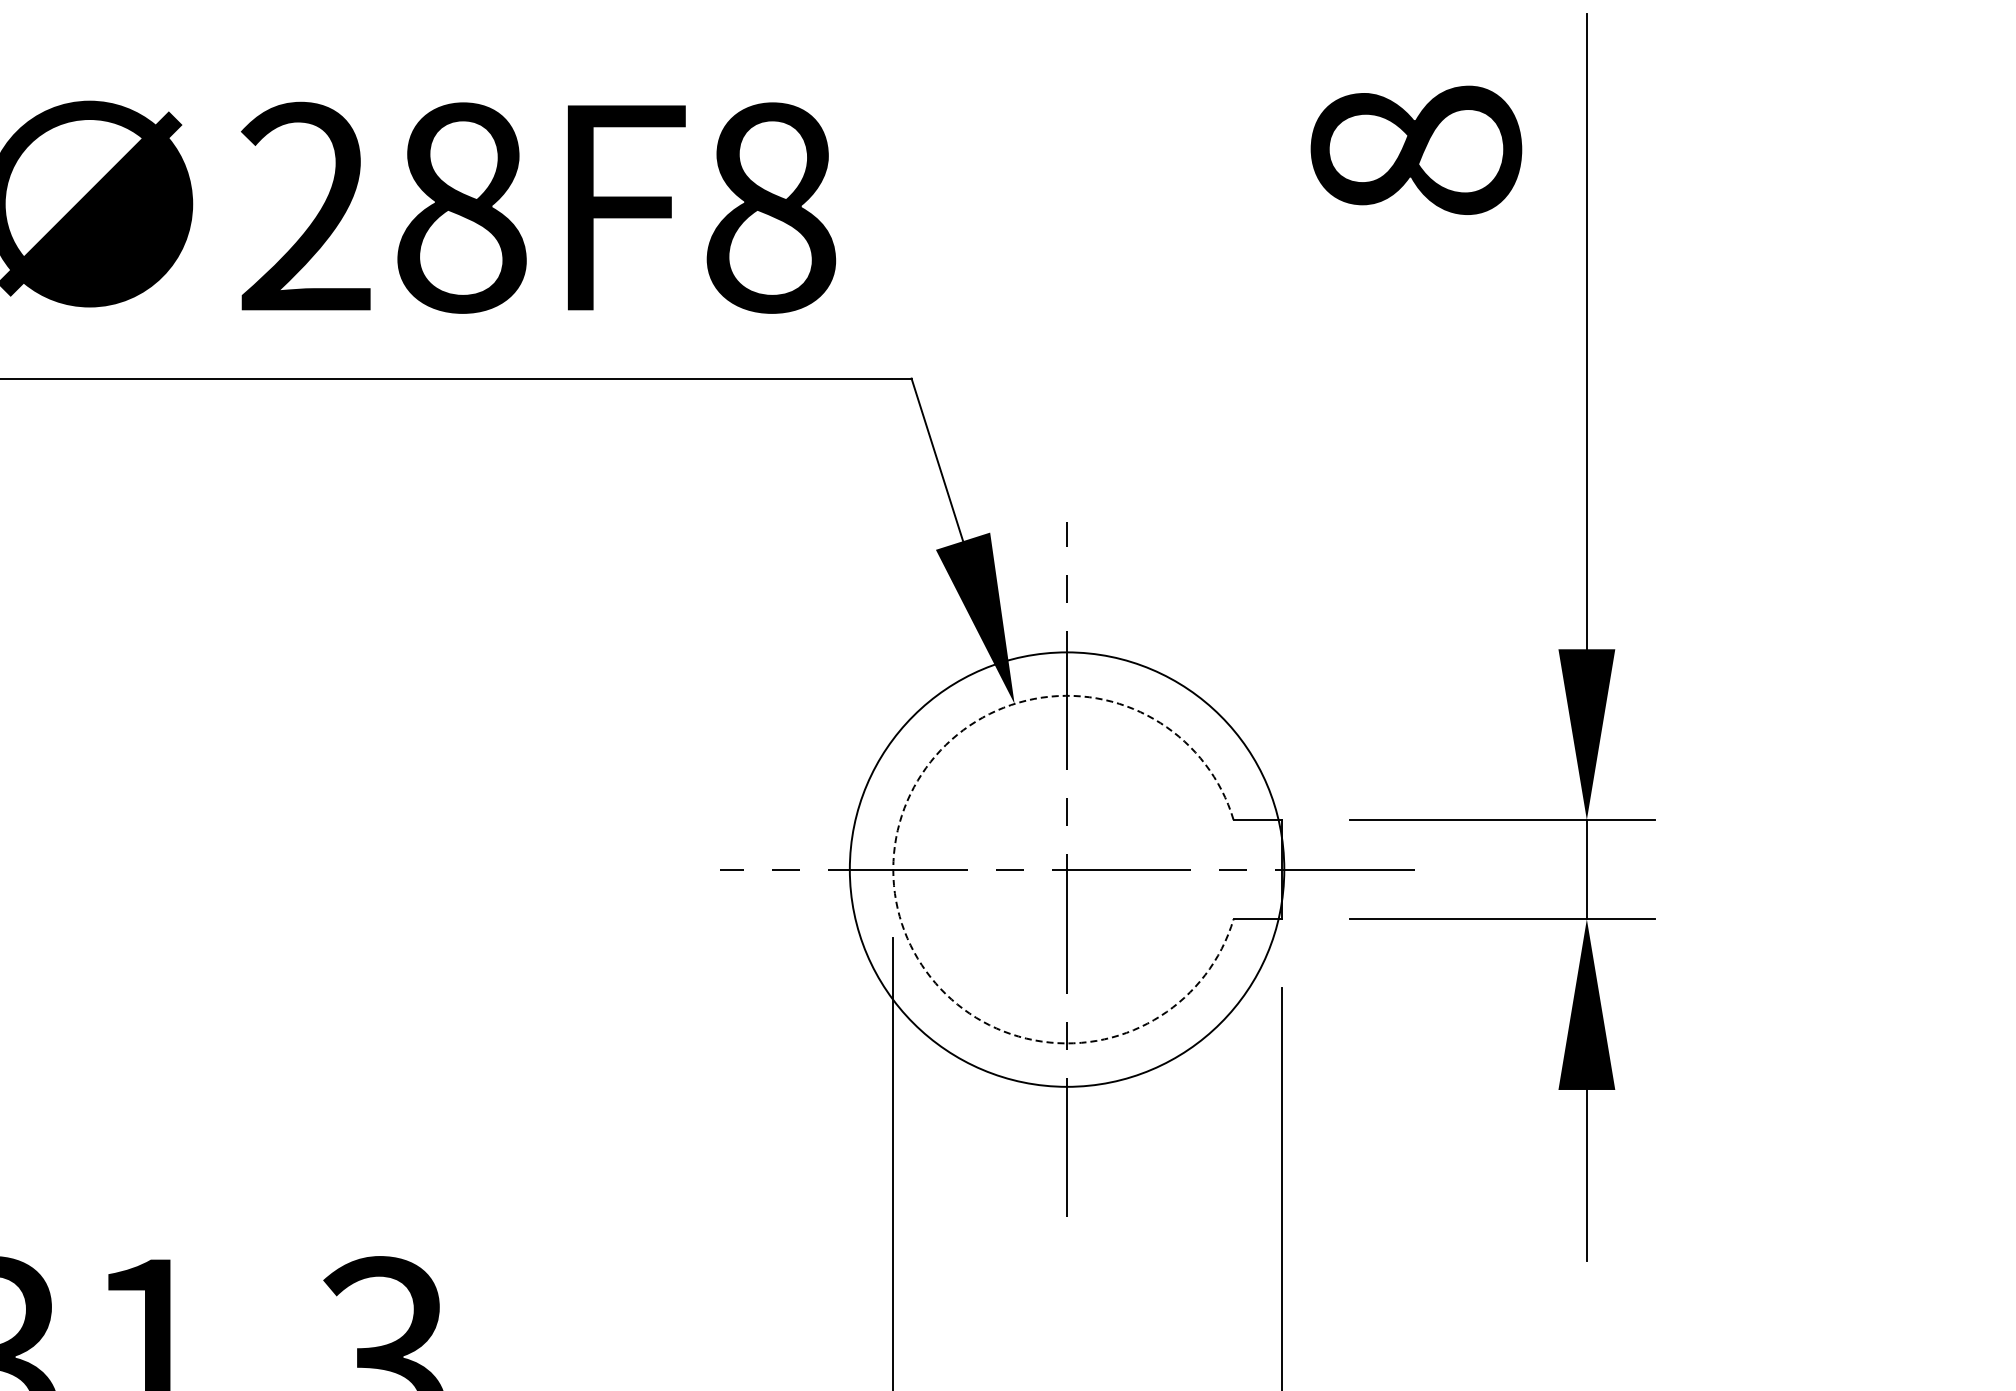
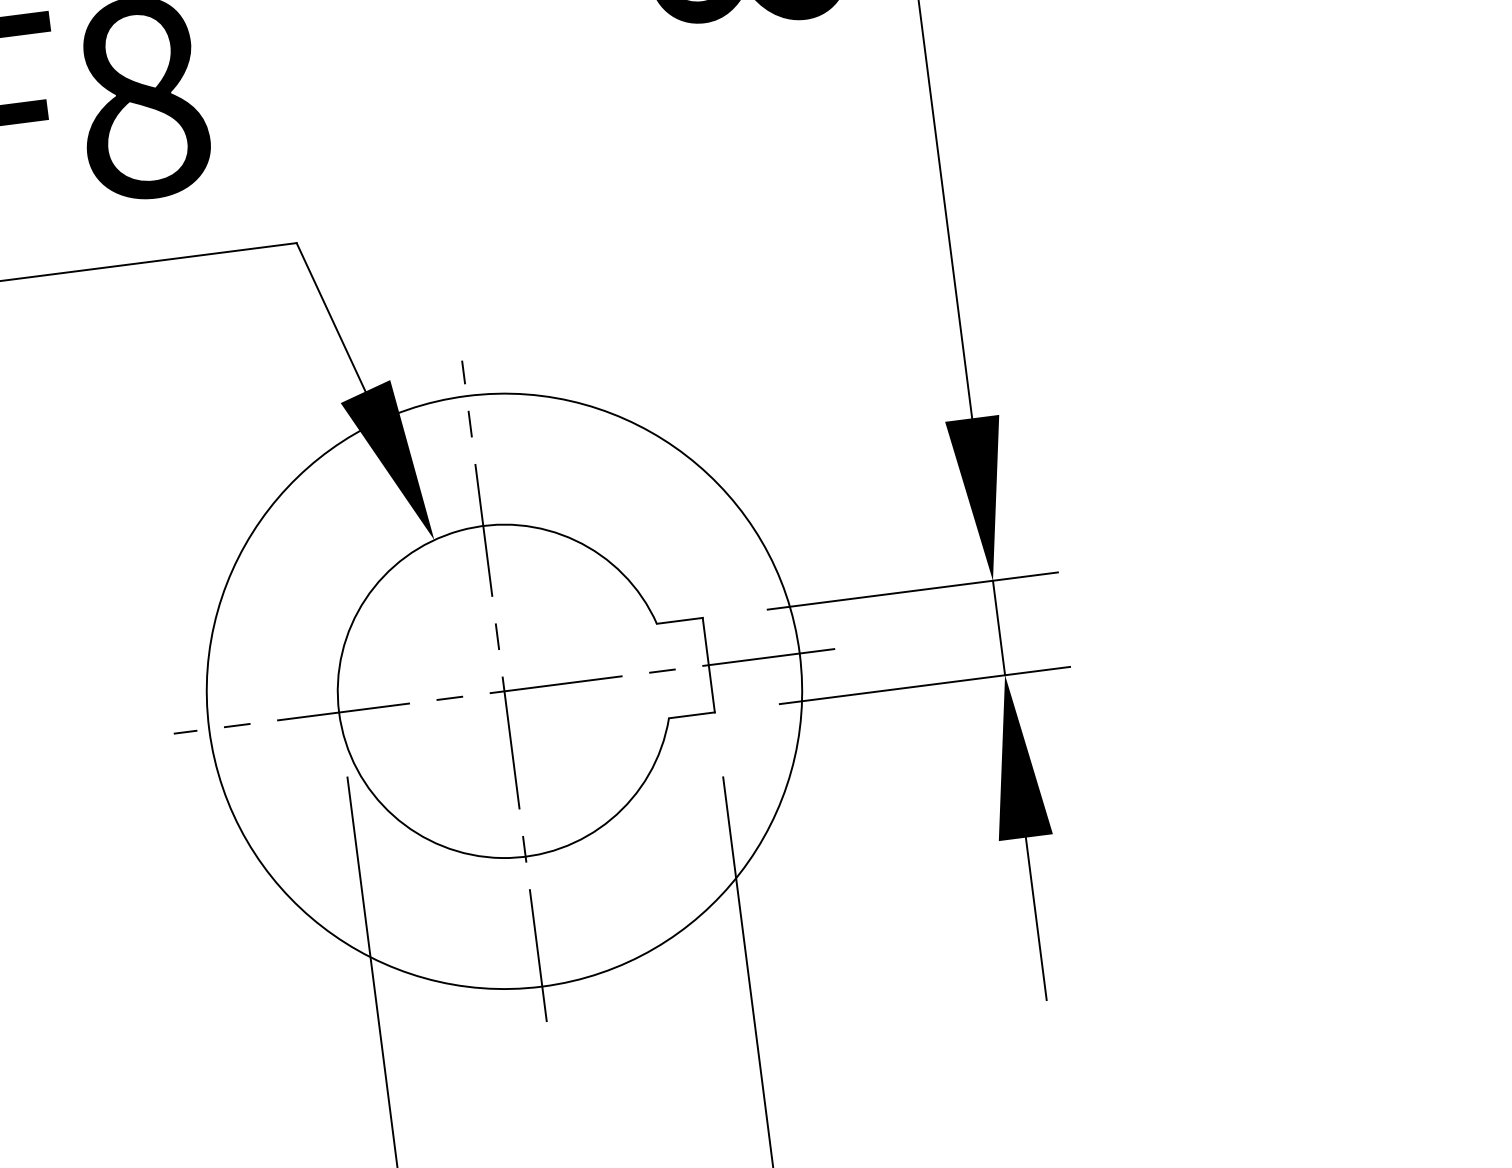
arc: (893, 869) -> (339, 712), dashed -> solid
circle: (1066, 869) -> (503, 691), size x1.43

